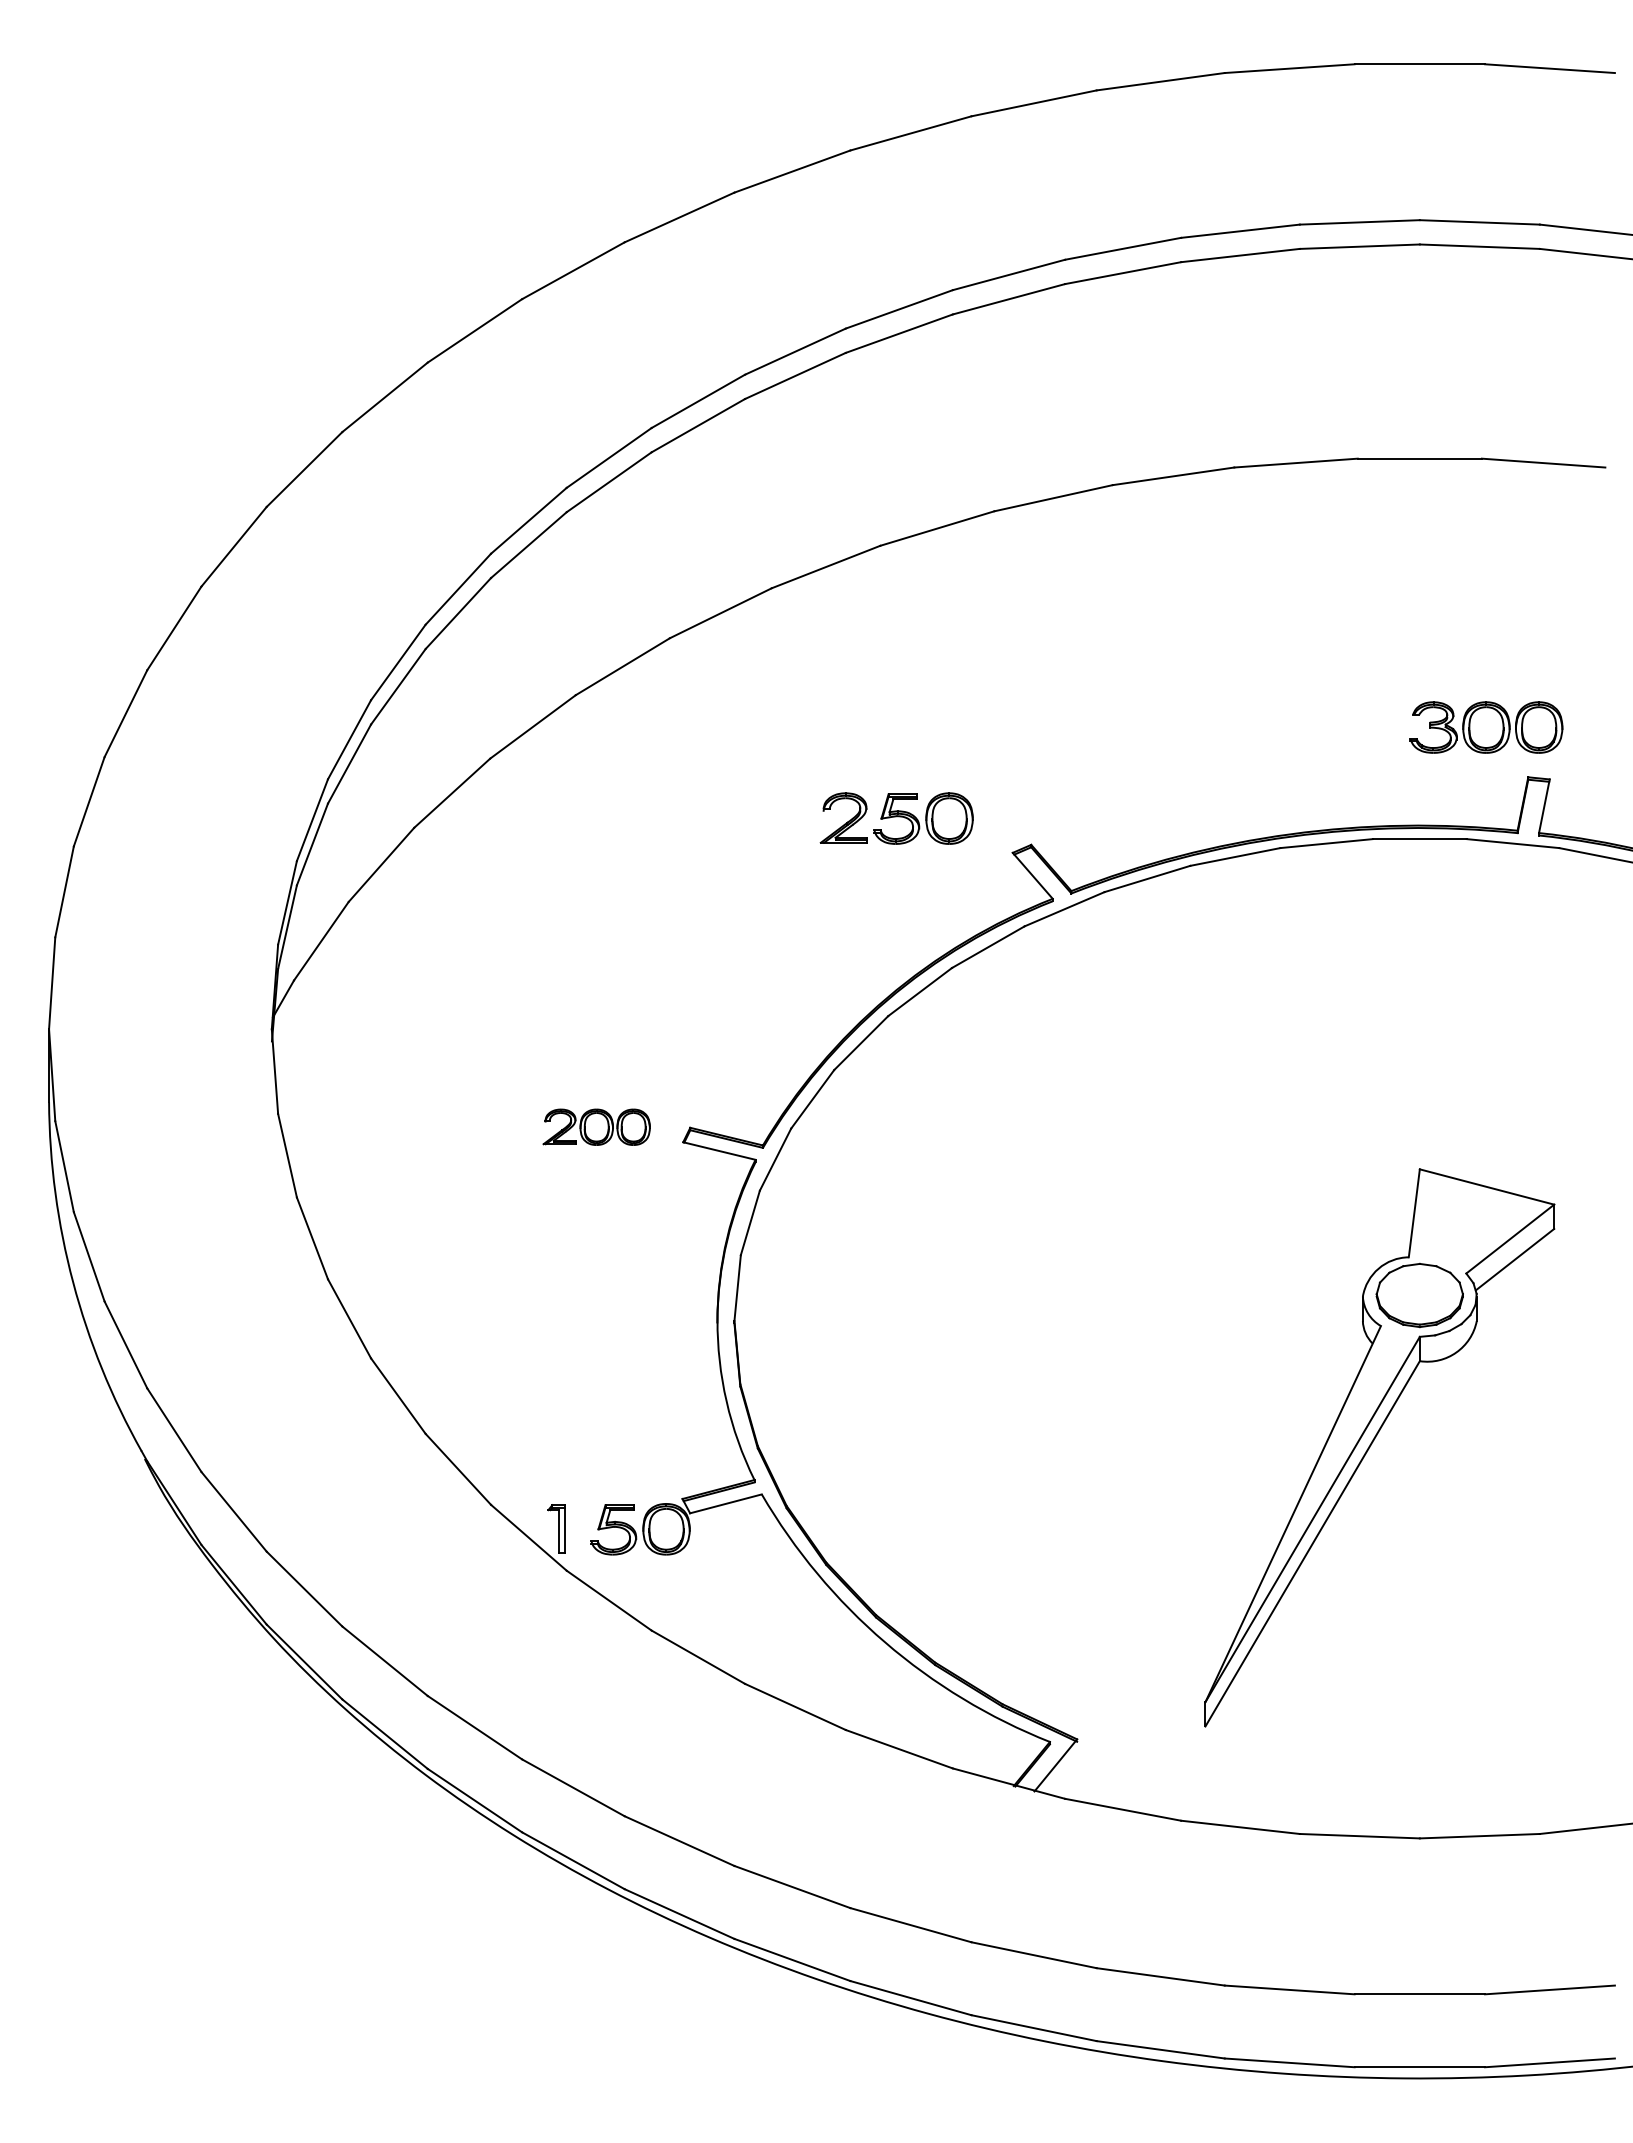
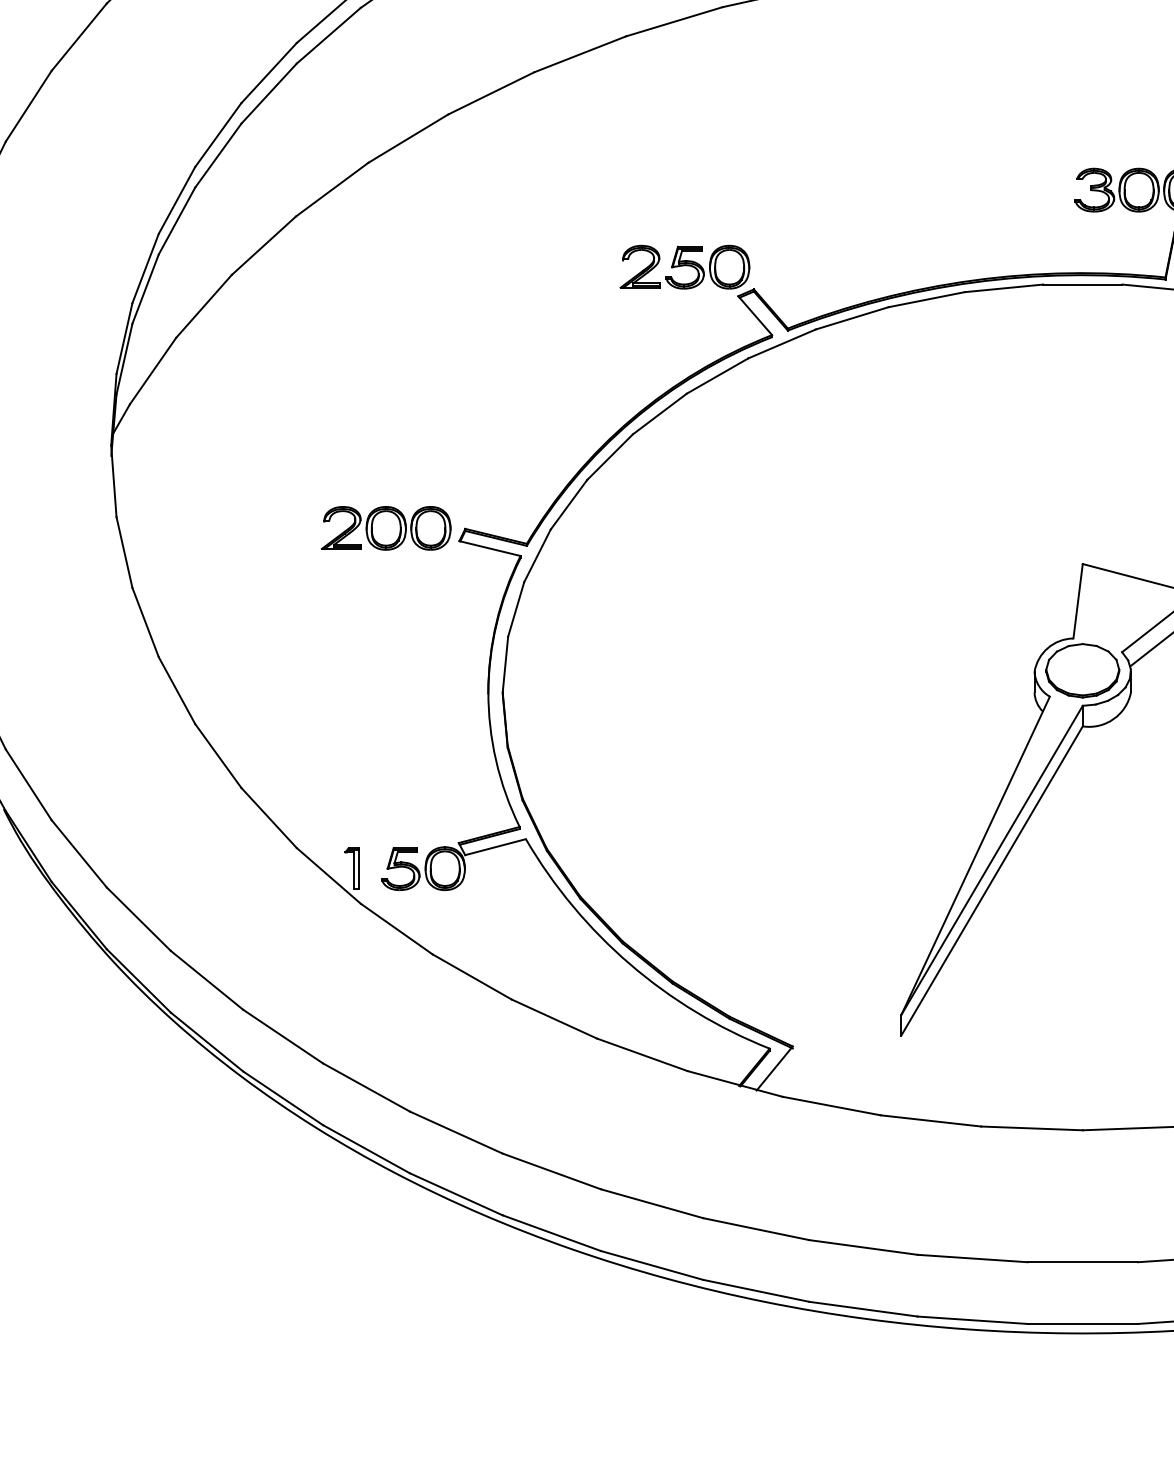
part: (896, 818) -> (684, 267), moved
part: (596, 1127) -> (385, 528), size x1.43

